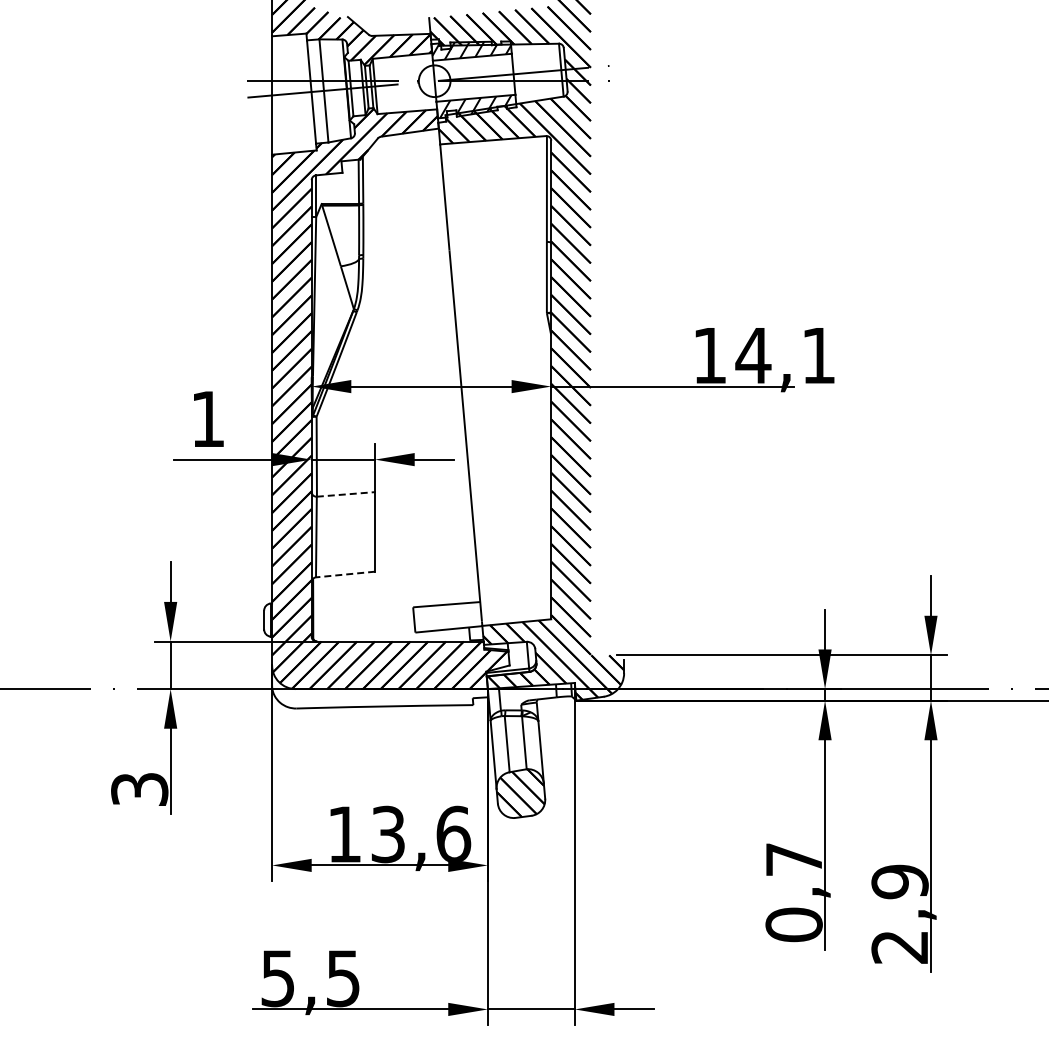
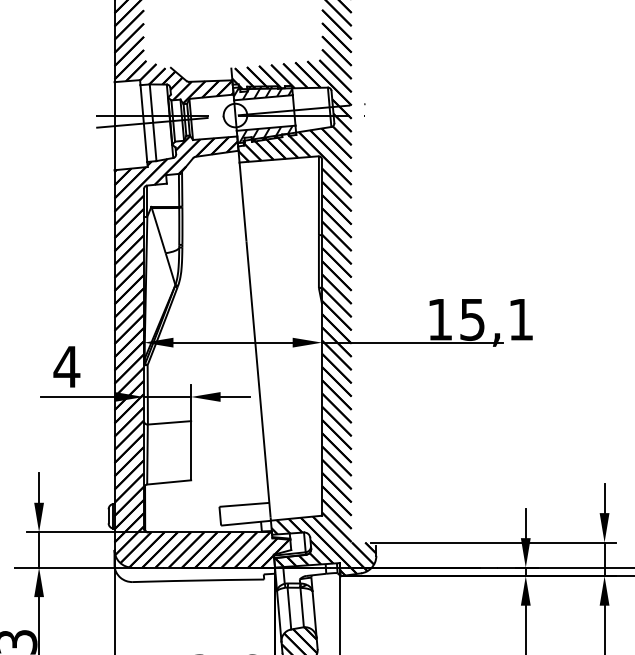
text: (753, 356) -> (472, 320), 14,1 -> 15,1
text: (207, 418) -> (66, 366), 1 -> 4
line: (346, 494) -> (169, 422), dashed -> solid
line: (345, 574) -> (169, 482), dashed -> solid

